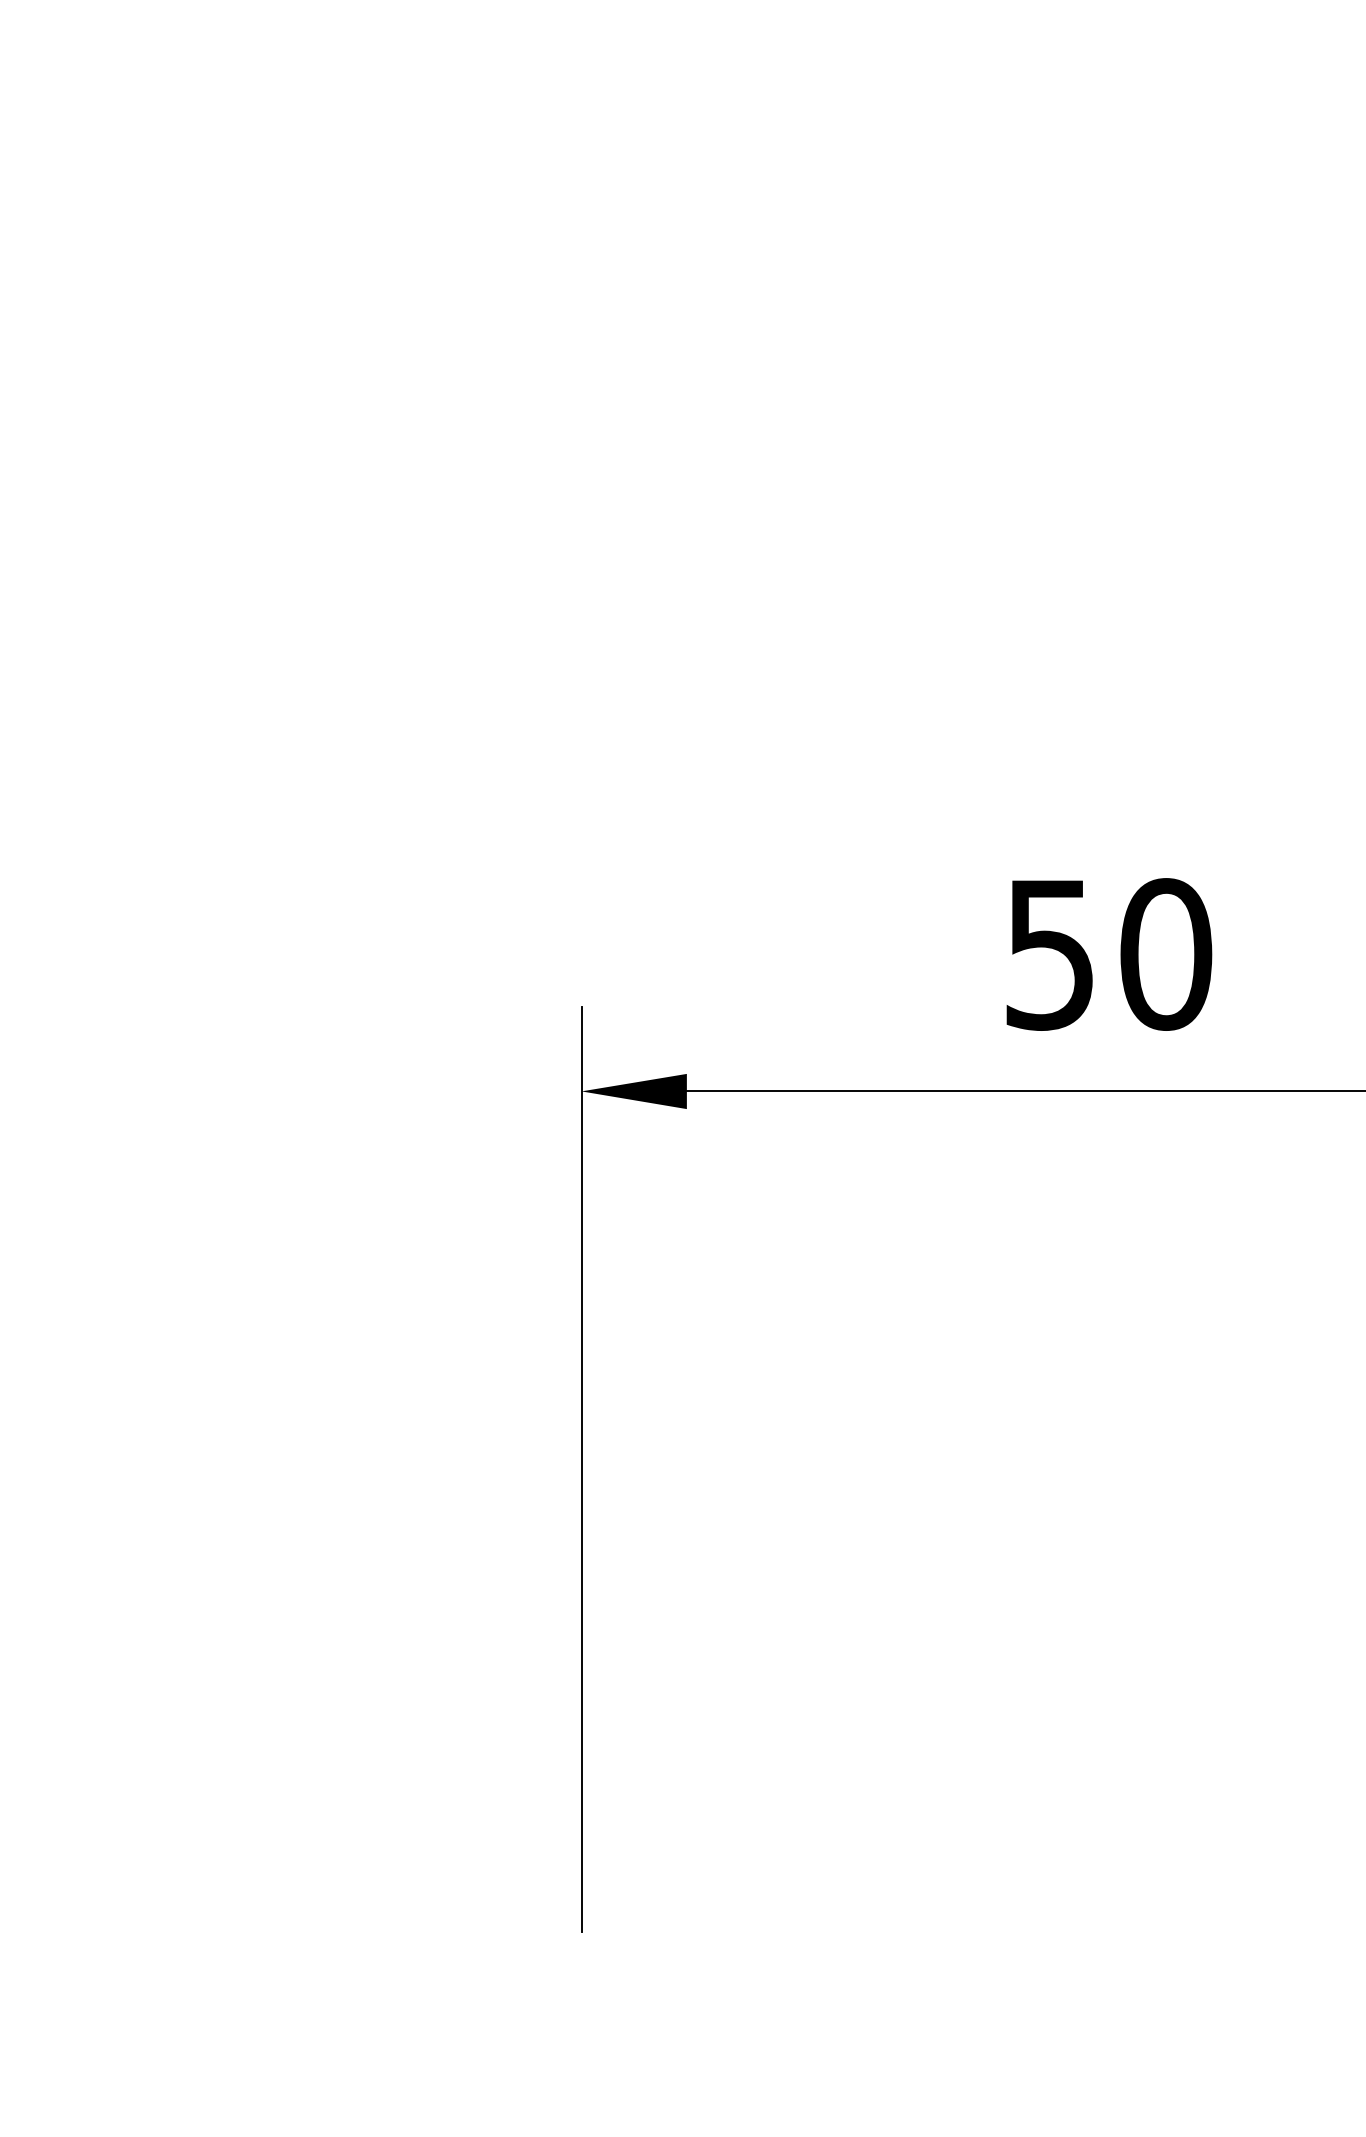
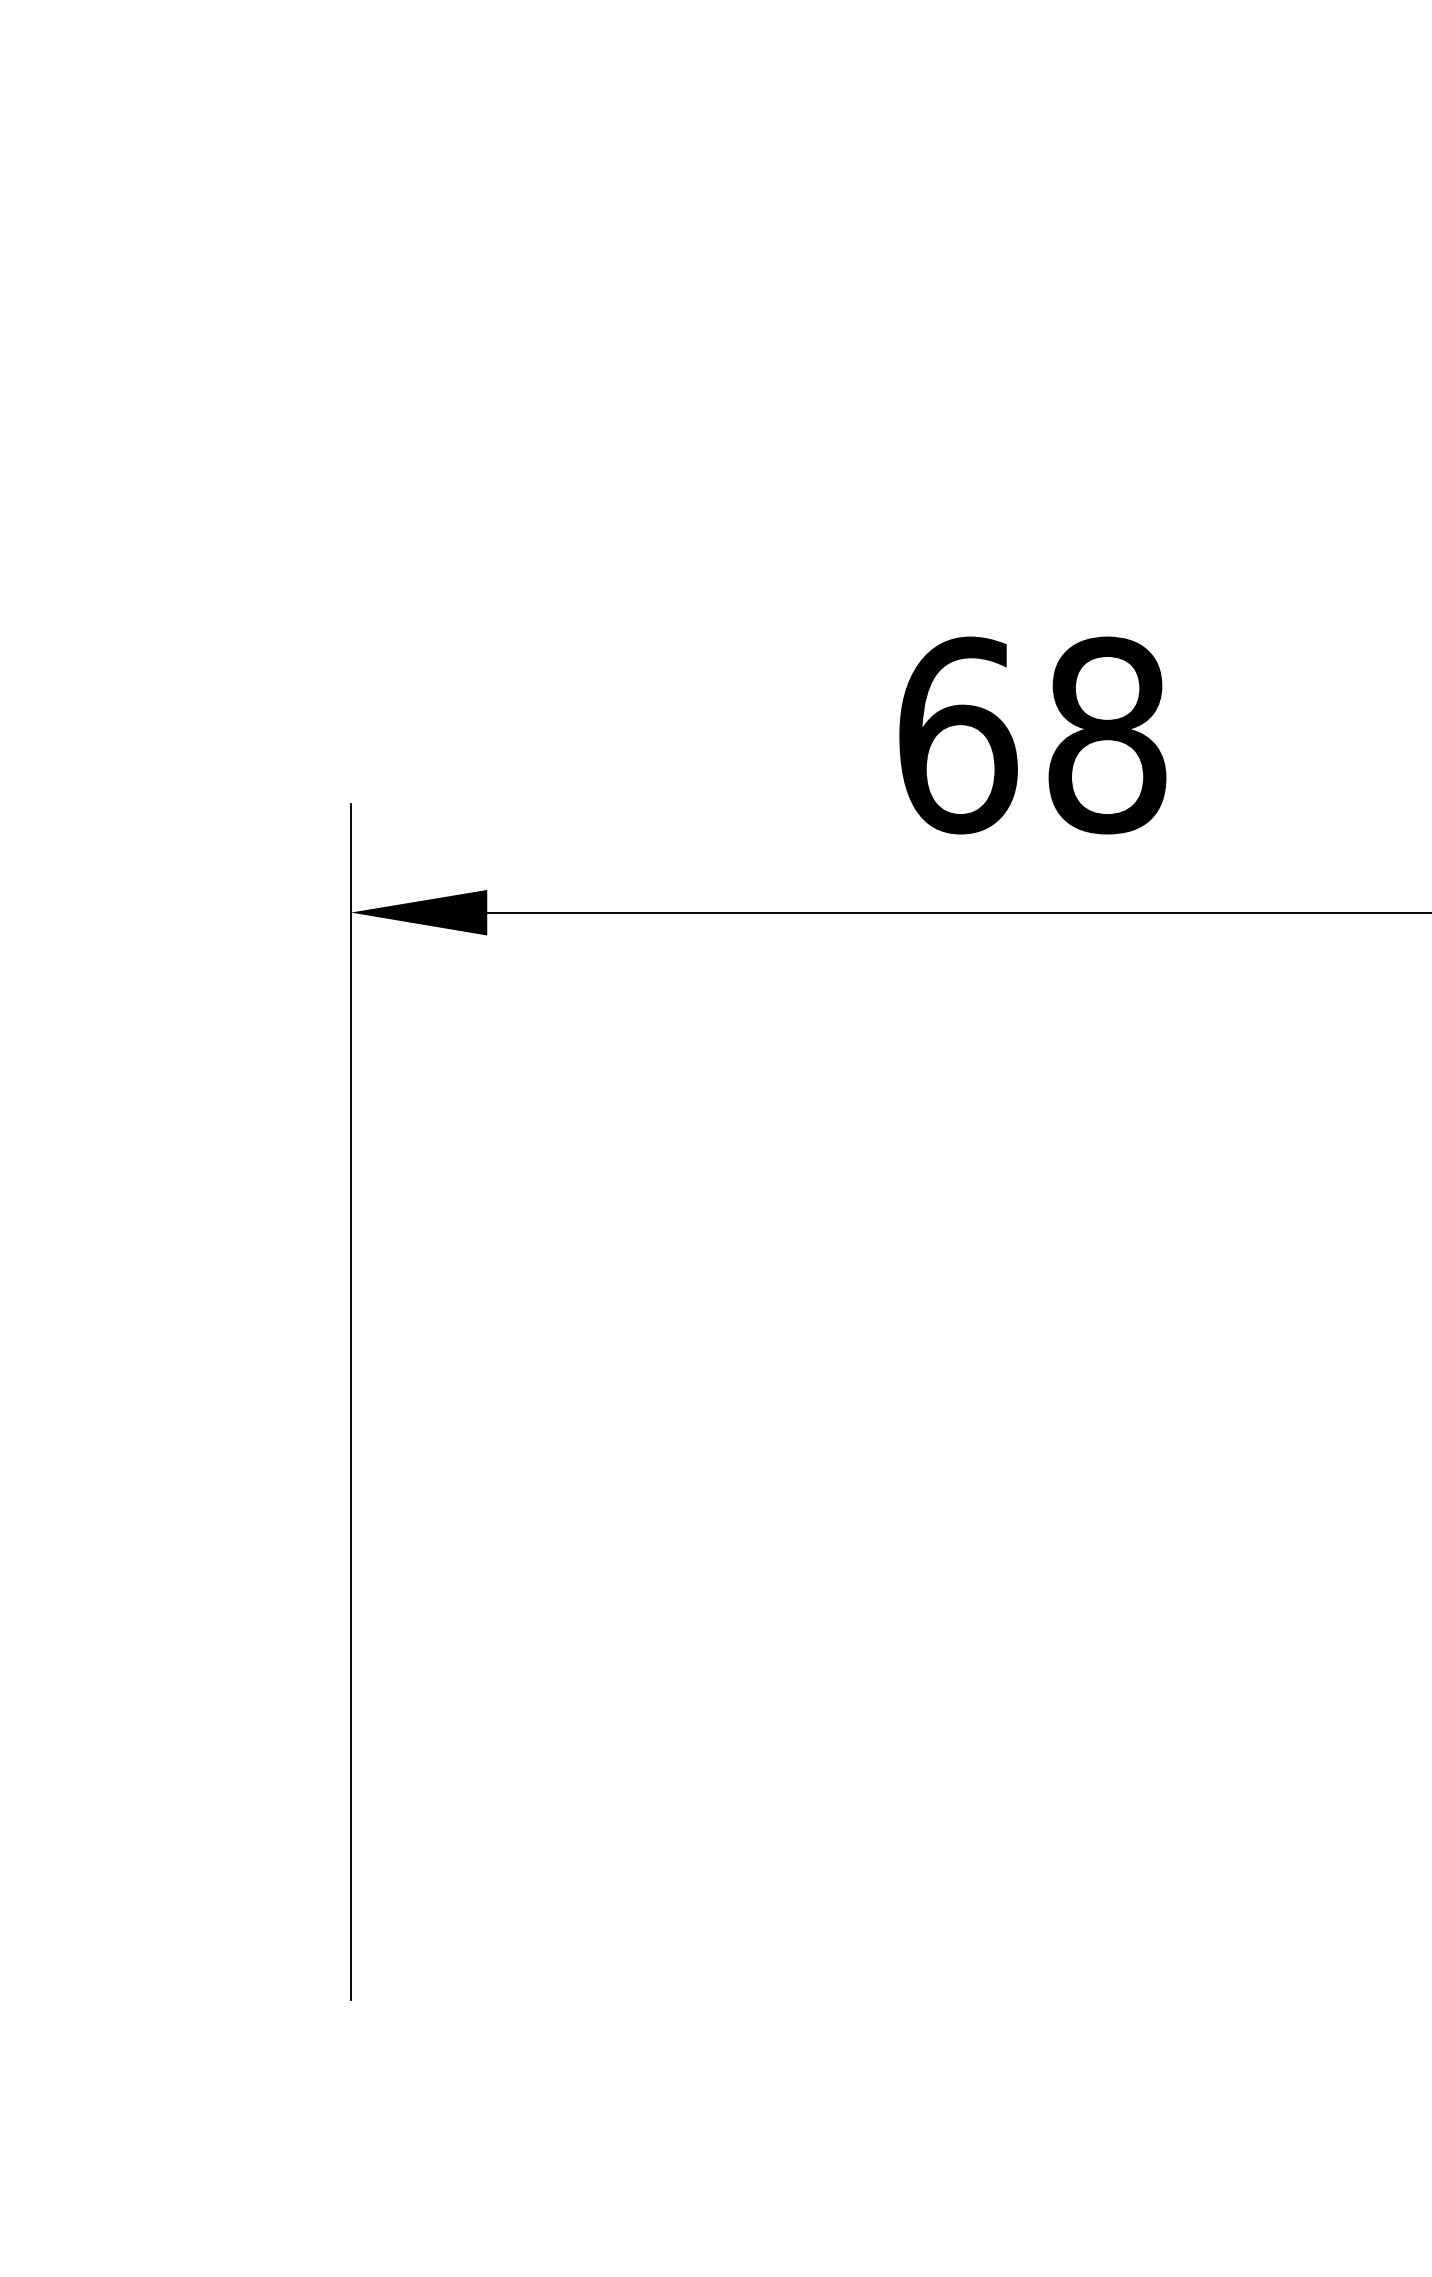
text: (1108, 954) -> (1032, 735), 50 -> 68

